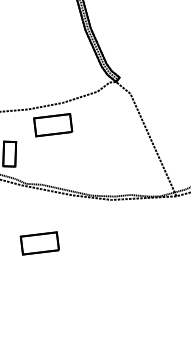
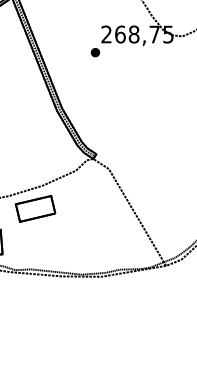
part: (39, 243) -> (35, 327), removed

